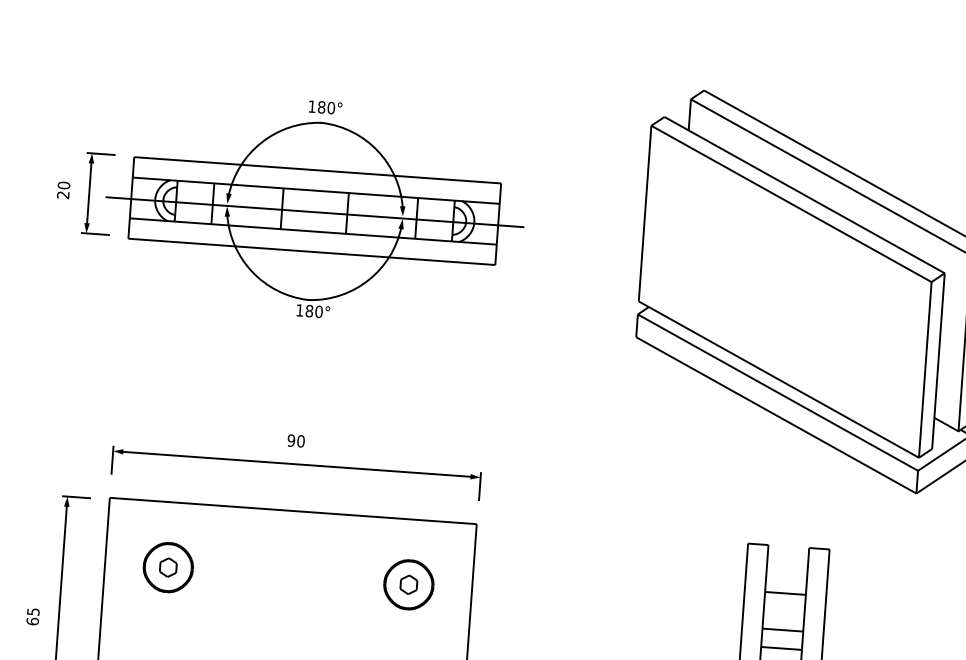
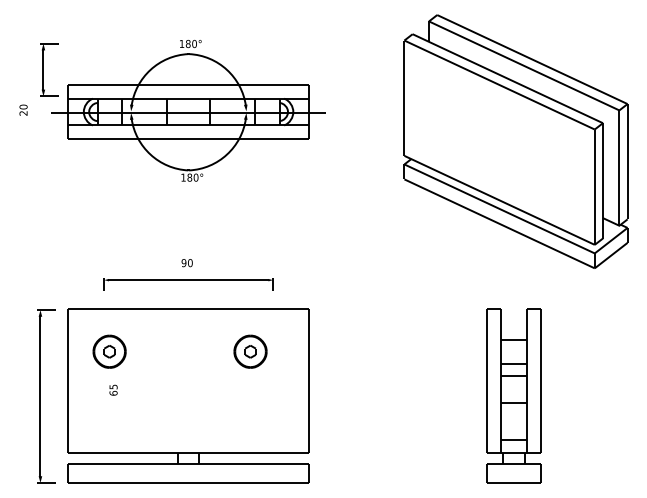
part: (98, 193) -> (49, 69), moved
part: (295, 473) -> (188, 284), size x0.7
part: (408, 584) -> (250, 351), moved
text: (33, 615) -> (113, 389), moved

